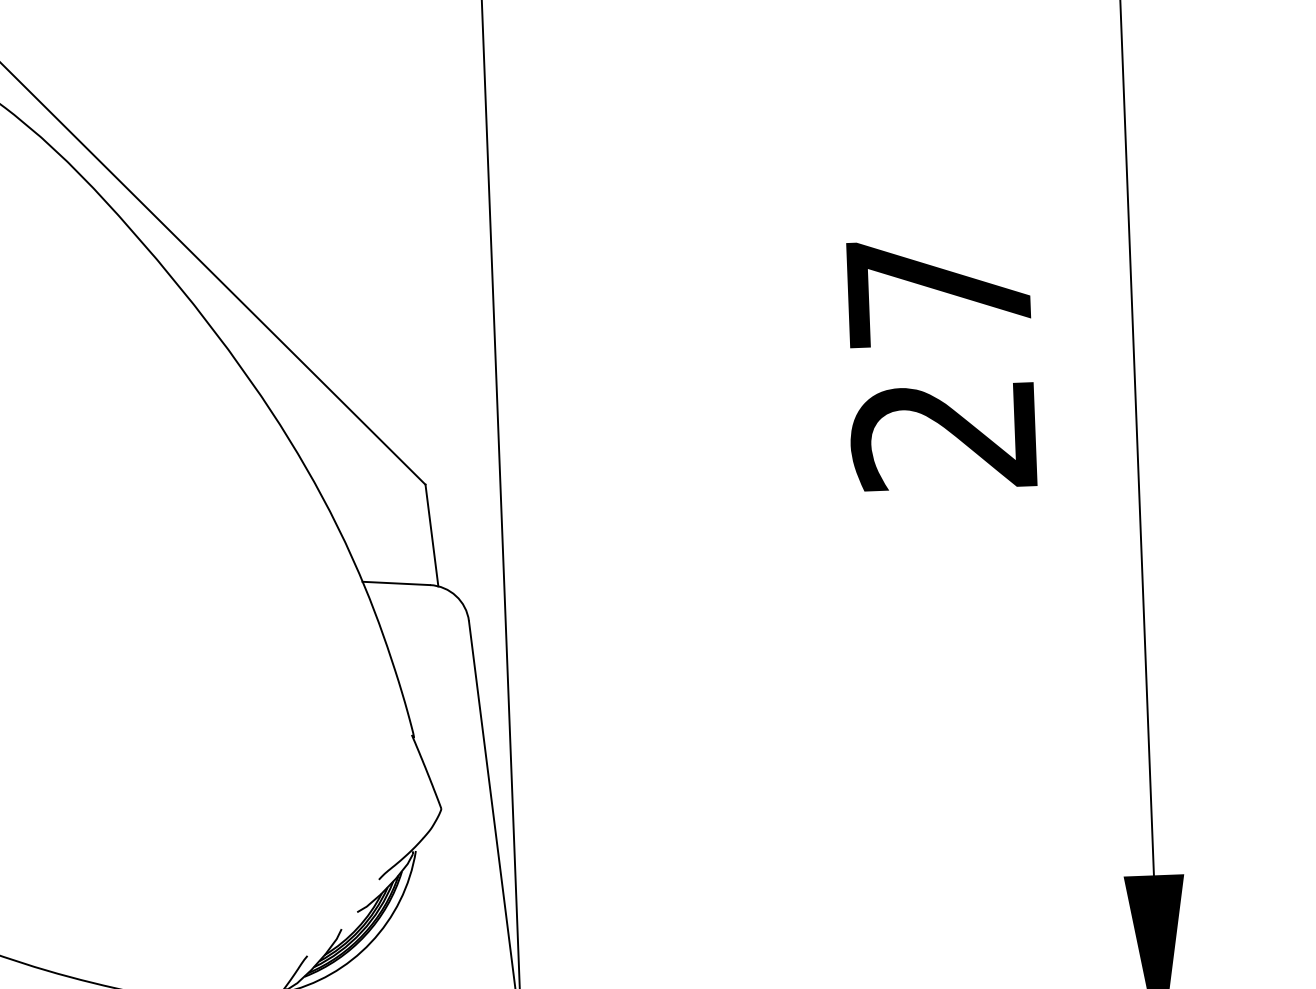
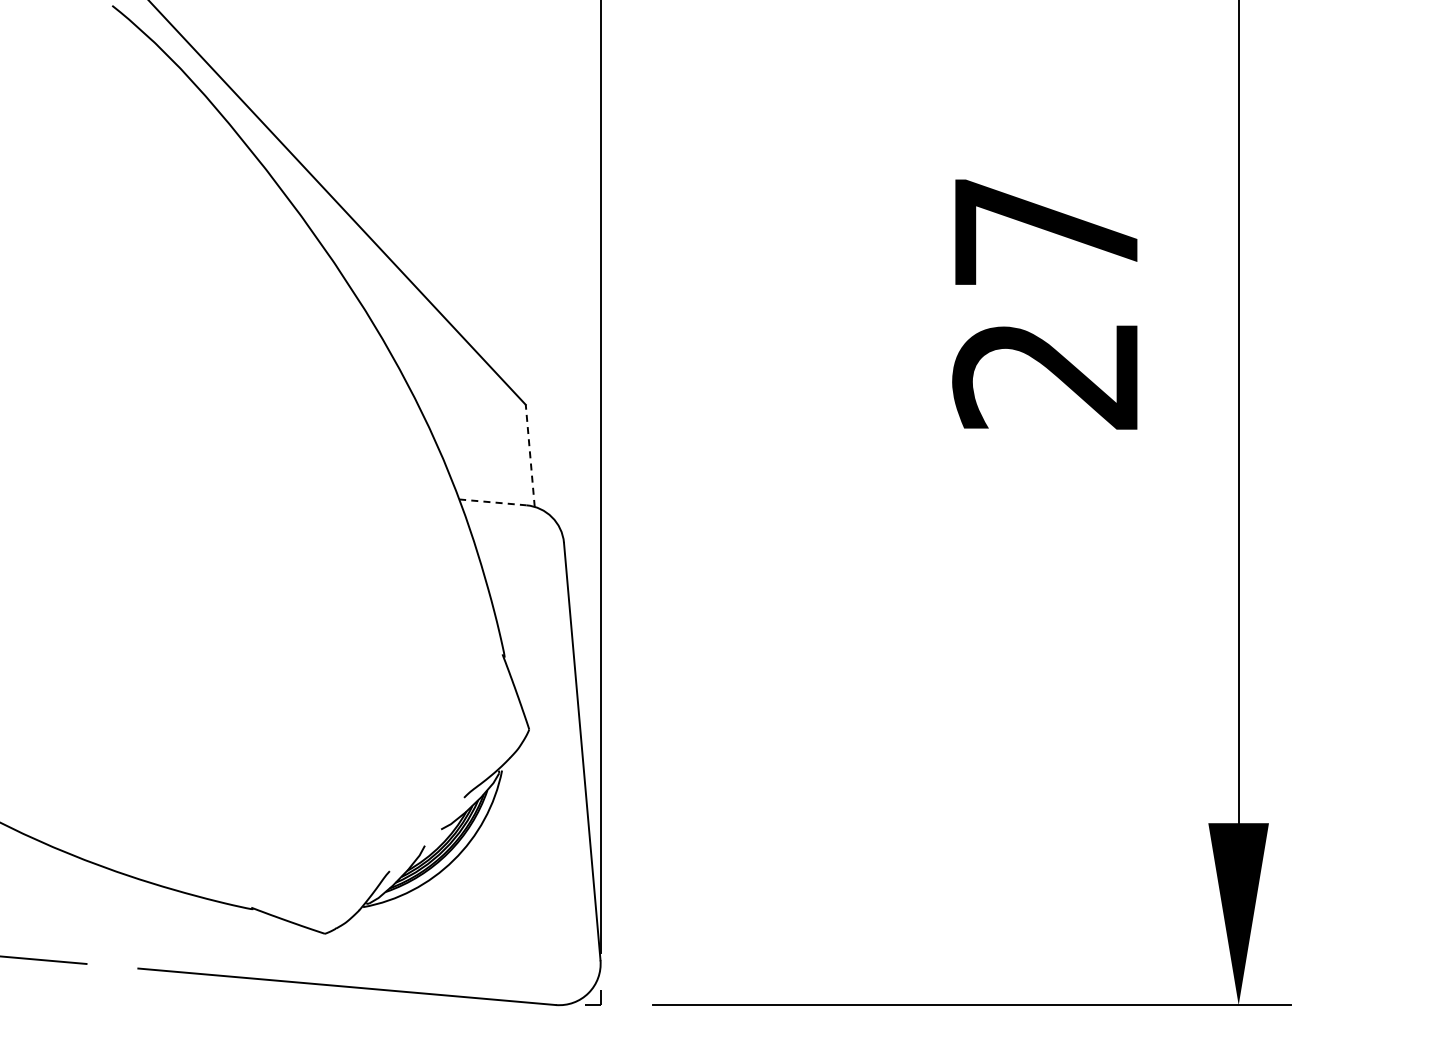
line: (432, 535) -> (530, 455), solid -> dashed
line: (395, 583) -> (492, 502), solid -> dashed

